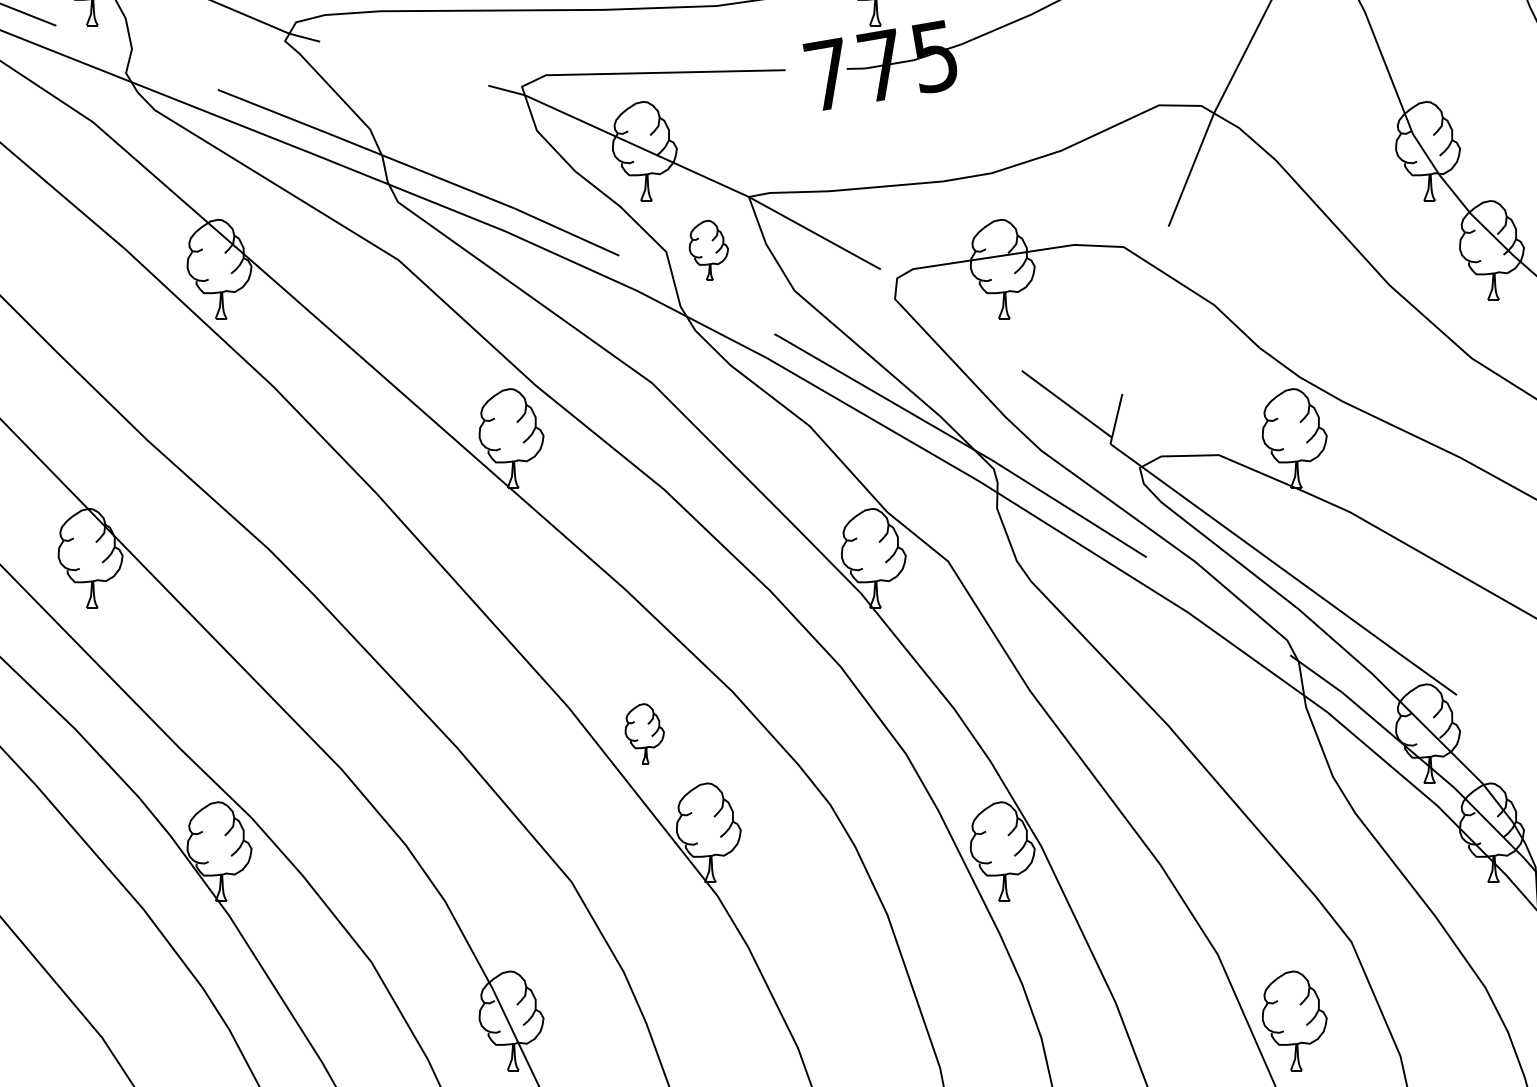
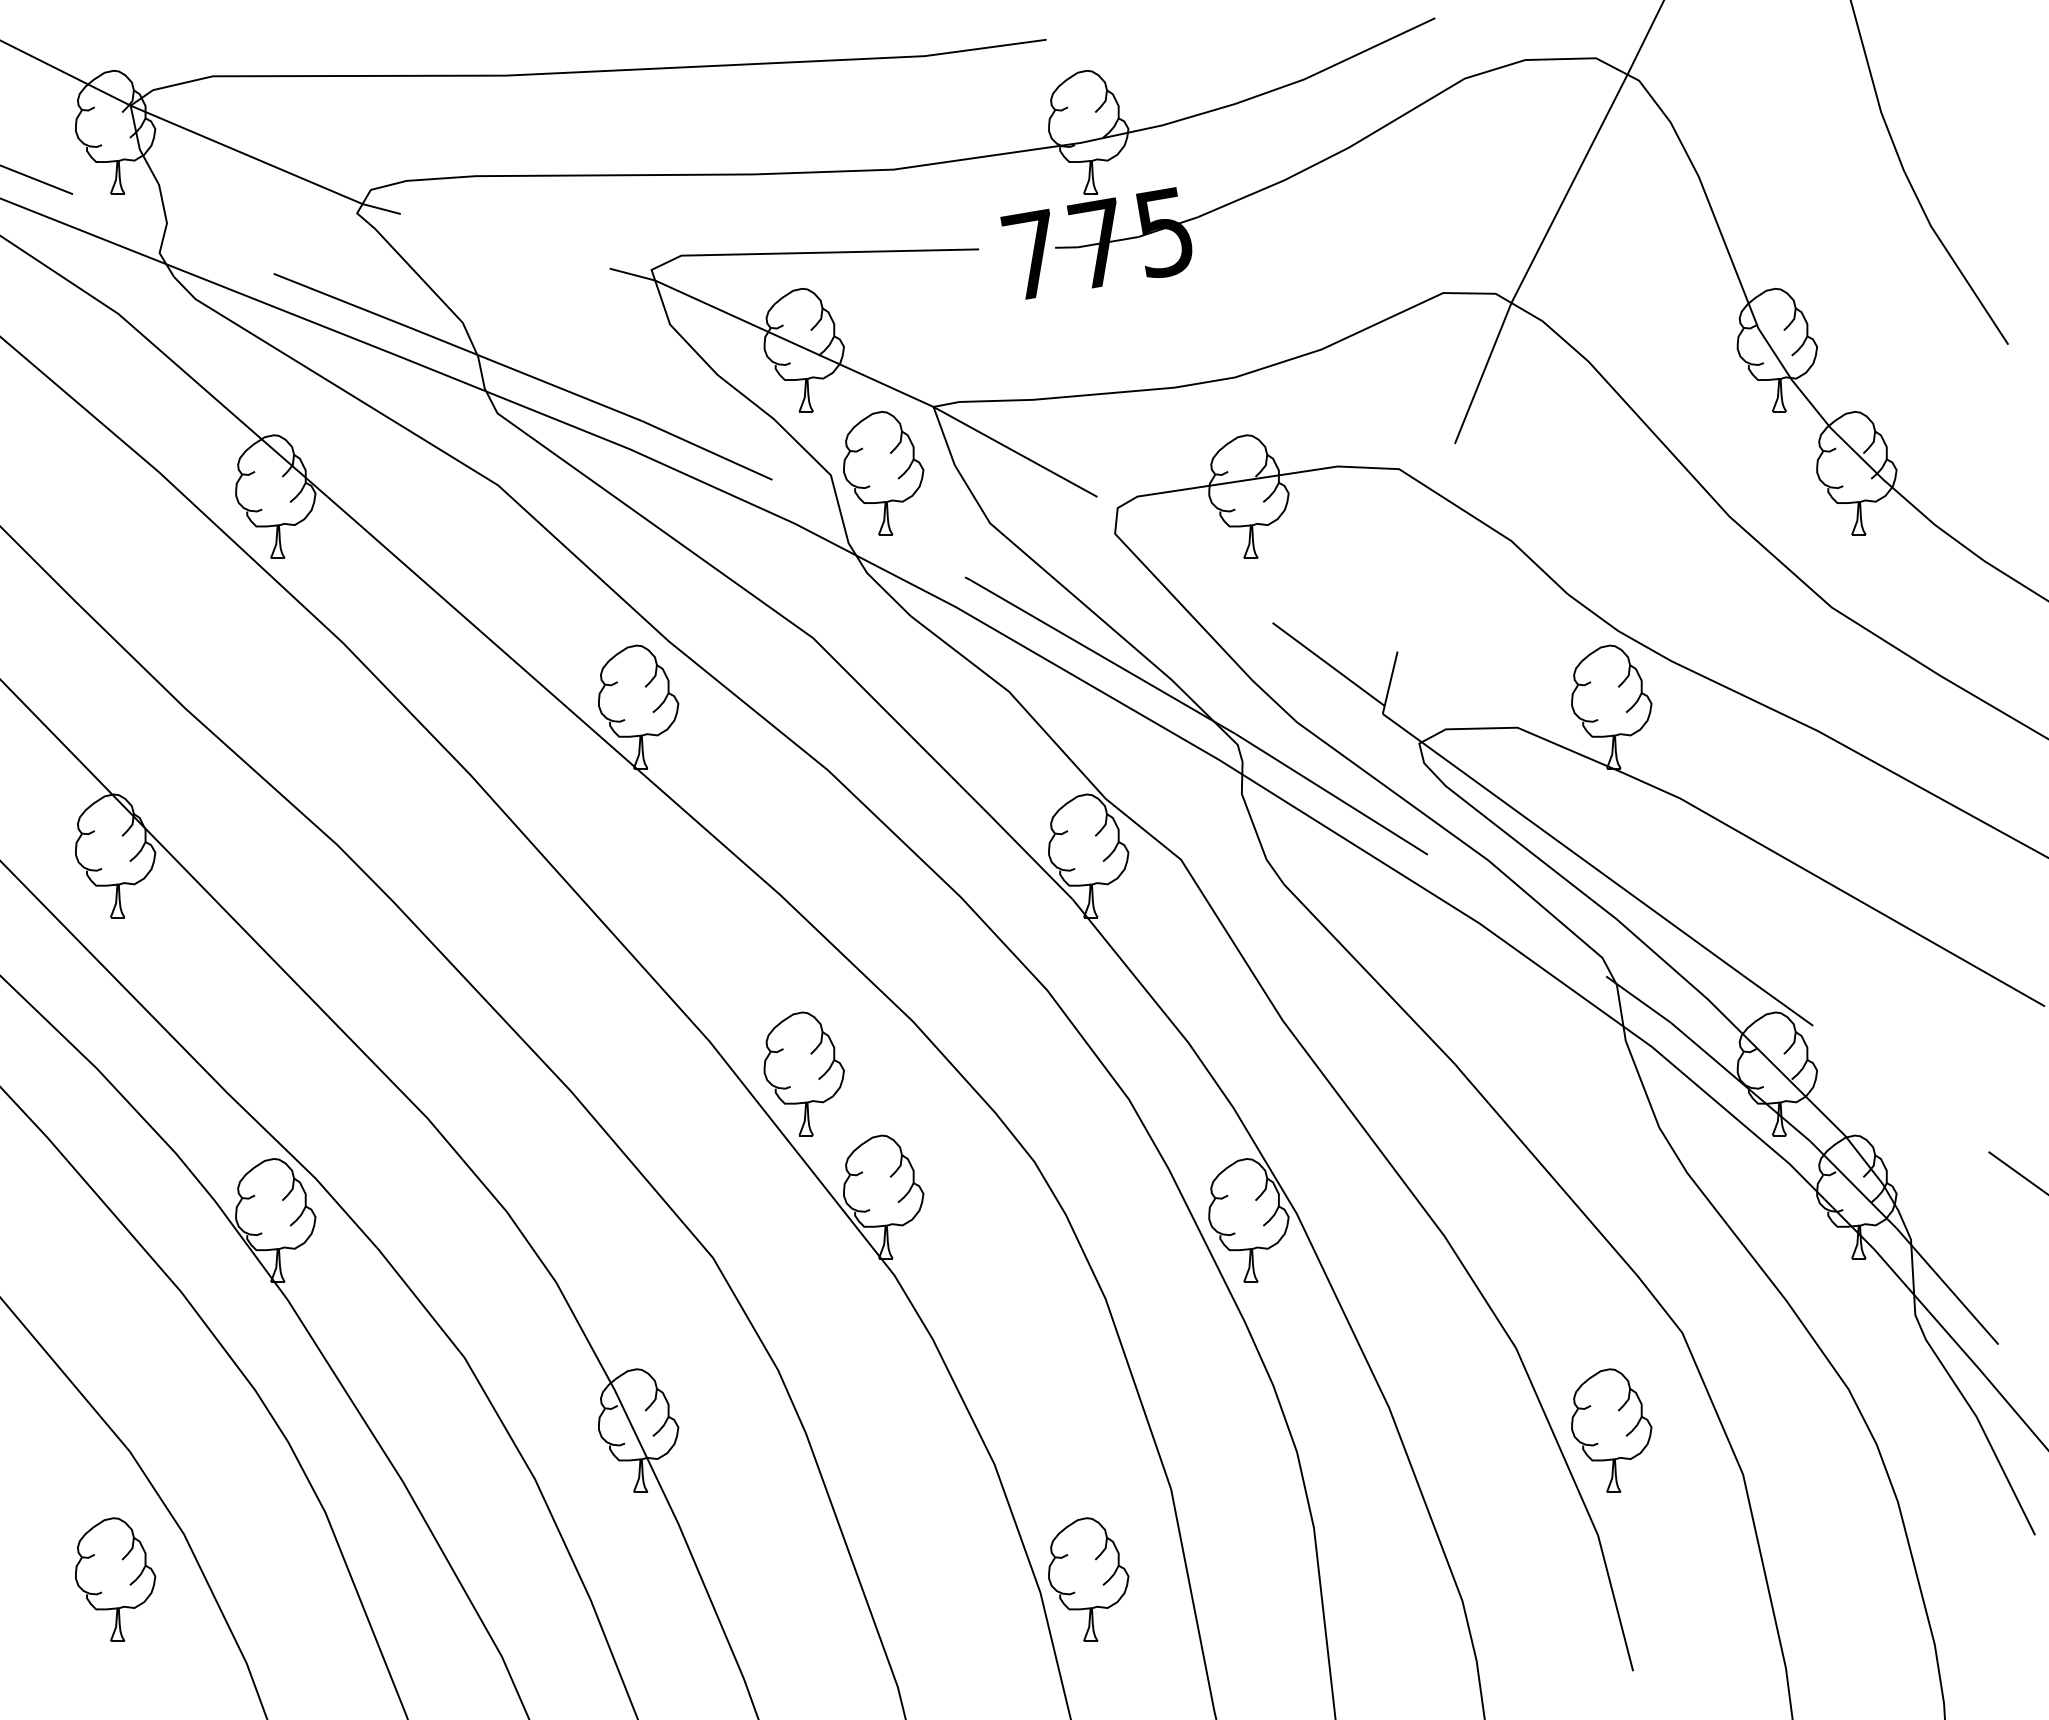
part: (708, 250) -> (883, 473), size x1.67
part: (644, 733) -> (803, 1073), size x1.67

